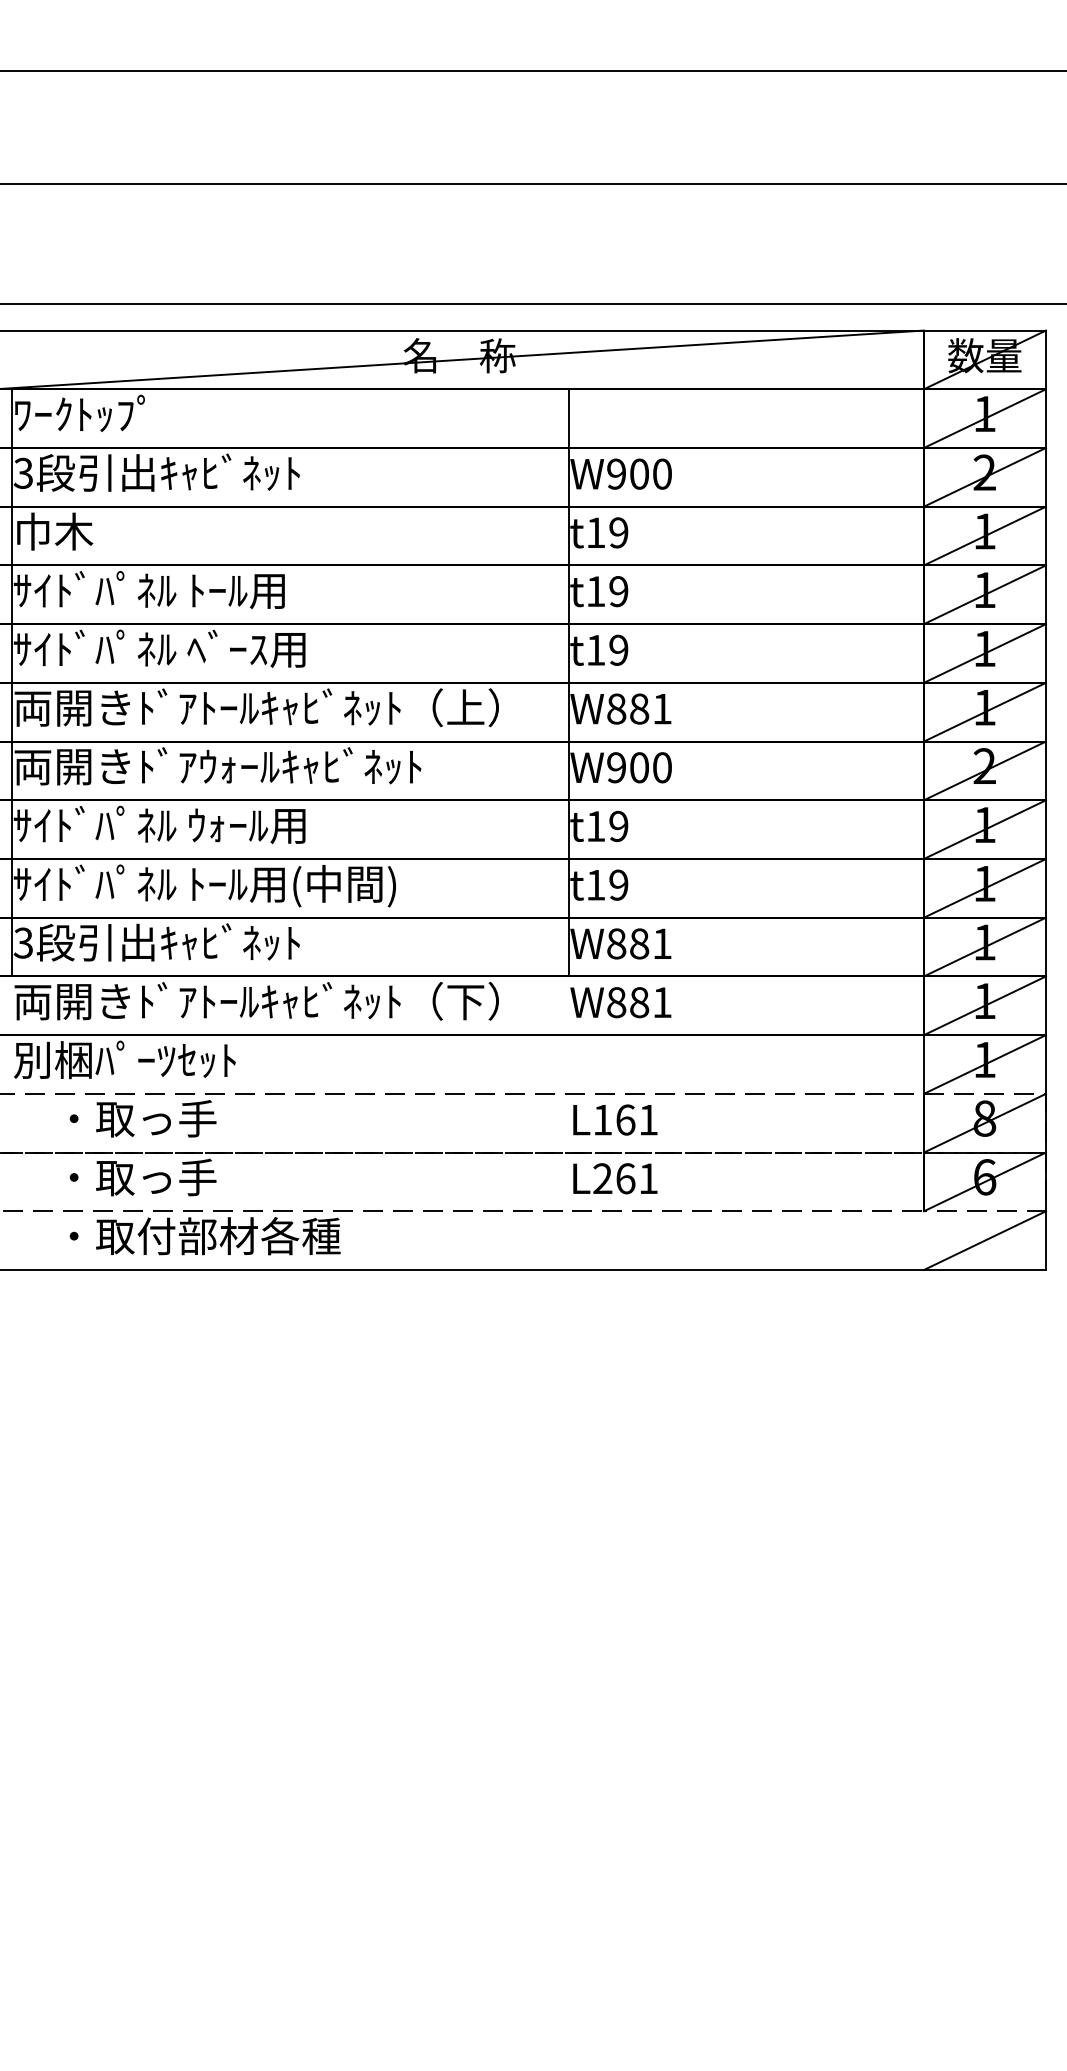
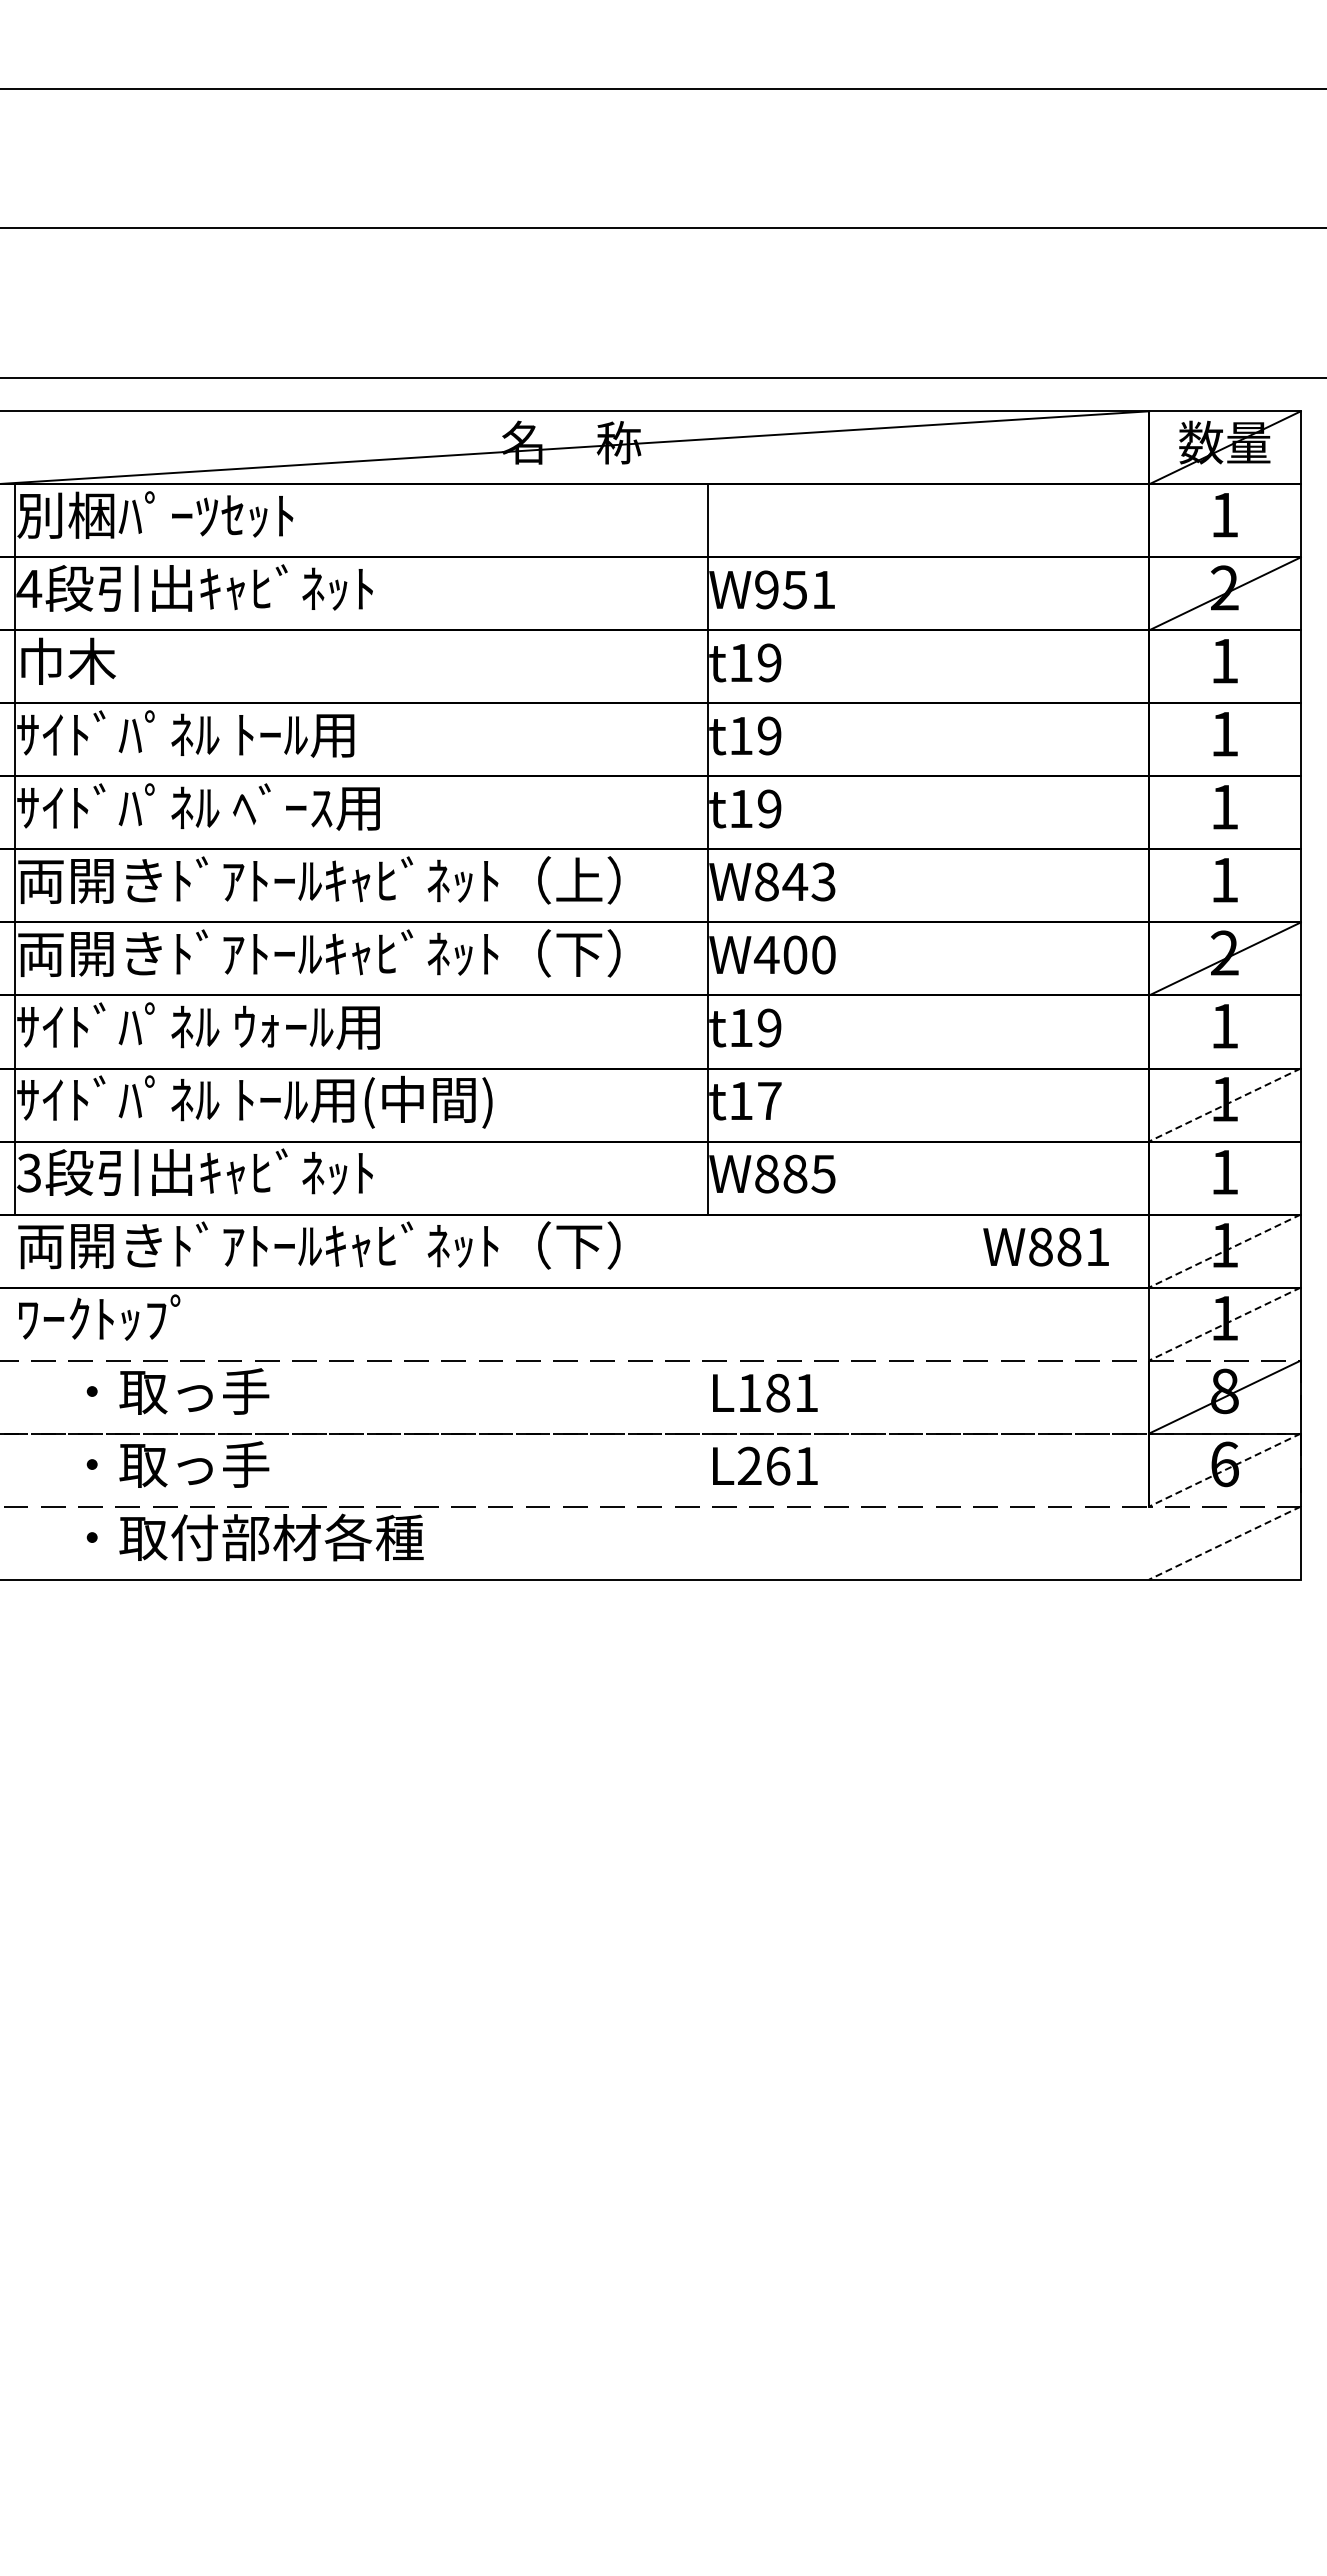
text: (125, 413) -> (155, 514), ﾜｰｸﾄｯﾌﾟ -> 別梱ﾊﾟｰﾂｾｯﾄ
line: (984, 418) -> (1224, 520), removed
text: (23, 473) -> (29, 588), 3 -> 4
text: (650, 473) -> (808, 589), W900 -> W951
line: (984, 535) -> (1224, 666), removed
line: (984, 594) -> (1224, 739), removed
line: (984, 653) -> (1224, 812), removed
text: (650, 708) -> (808, 881), W881 -> W843
line: (984, 711) -> (1224, 885), removed
text: (349, 766) -> (434, 953), 両開きﾄﾞｱｳｫｰﾙｷｬﾋﾞﾈｯﾄ -> 両開きﾄﾞｱﾄｰﾙｷｬﾋﾞﾈｯﾄ（下）
text: (616, 767) -> (766, 954), W900 -> W400
line: (984, 829) -> (1224, 1031), removed
text: (618, 884) -> (769, 1100), t19 -> t17
line: (984, 888) -> (1224, 1105), solid -> dashed
text: (662, 944) -> (823, 1174), W881 -> W885
line: (984, 946) -> (1224, 1177), removed
text: (620, 1002) -> (1045, 1246), moved
line: (984, 1006) -> (1224, 1251), solid -> dashed
text: (125, 1060) -> (155, 1318), 別梱ﾊﾟｰﾂｾｯﾄ -> ﾜｰｸﾄｯﾌﾟ
line: (984, 1064) -> (1224, 1324), solid -> dashed
text: (625, 1119) -> (778, 1392), L161 -> L181
line: (984, 1182) -> (1224, 1470), solid -> dashed
line: (984, 1240) -> (1224, 1543), solid -> dashed

